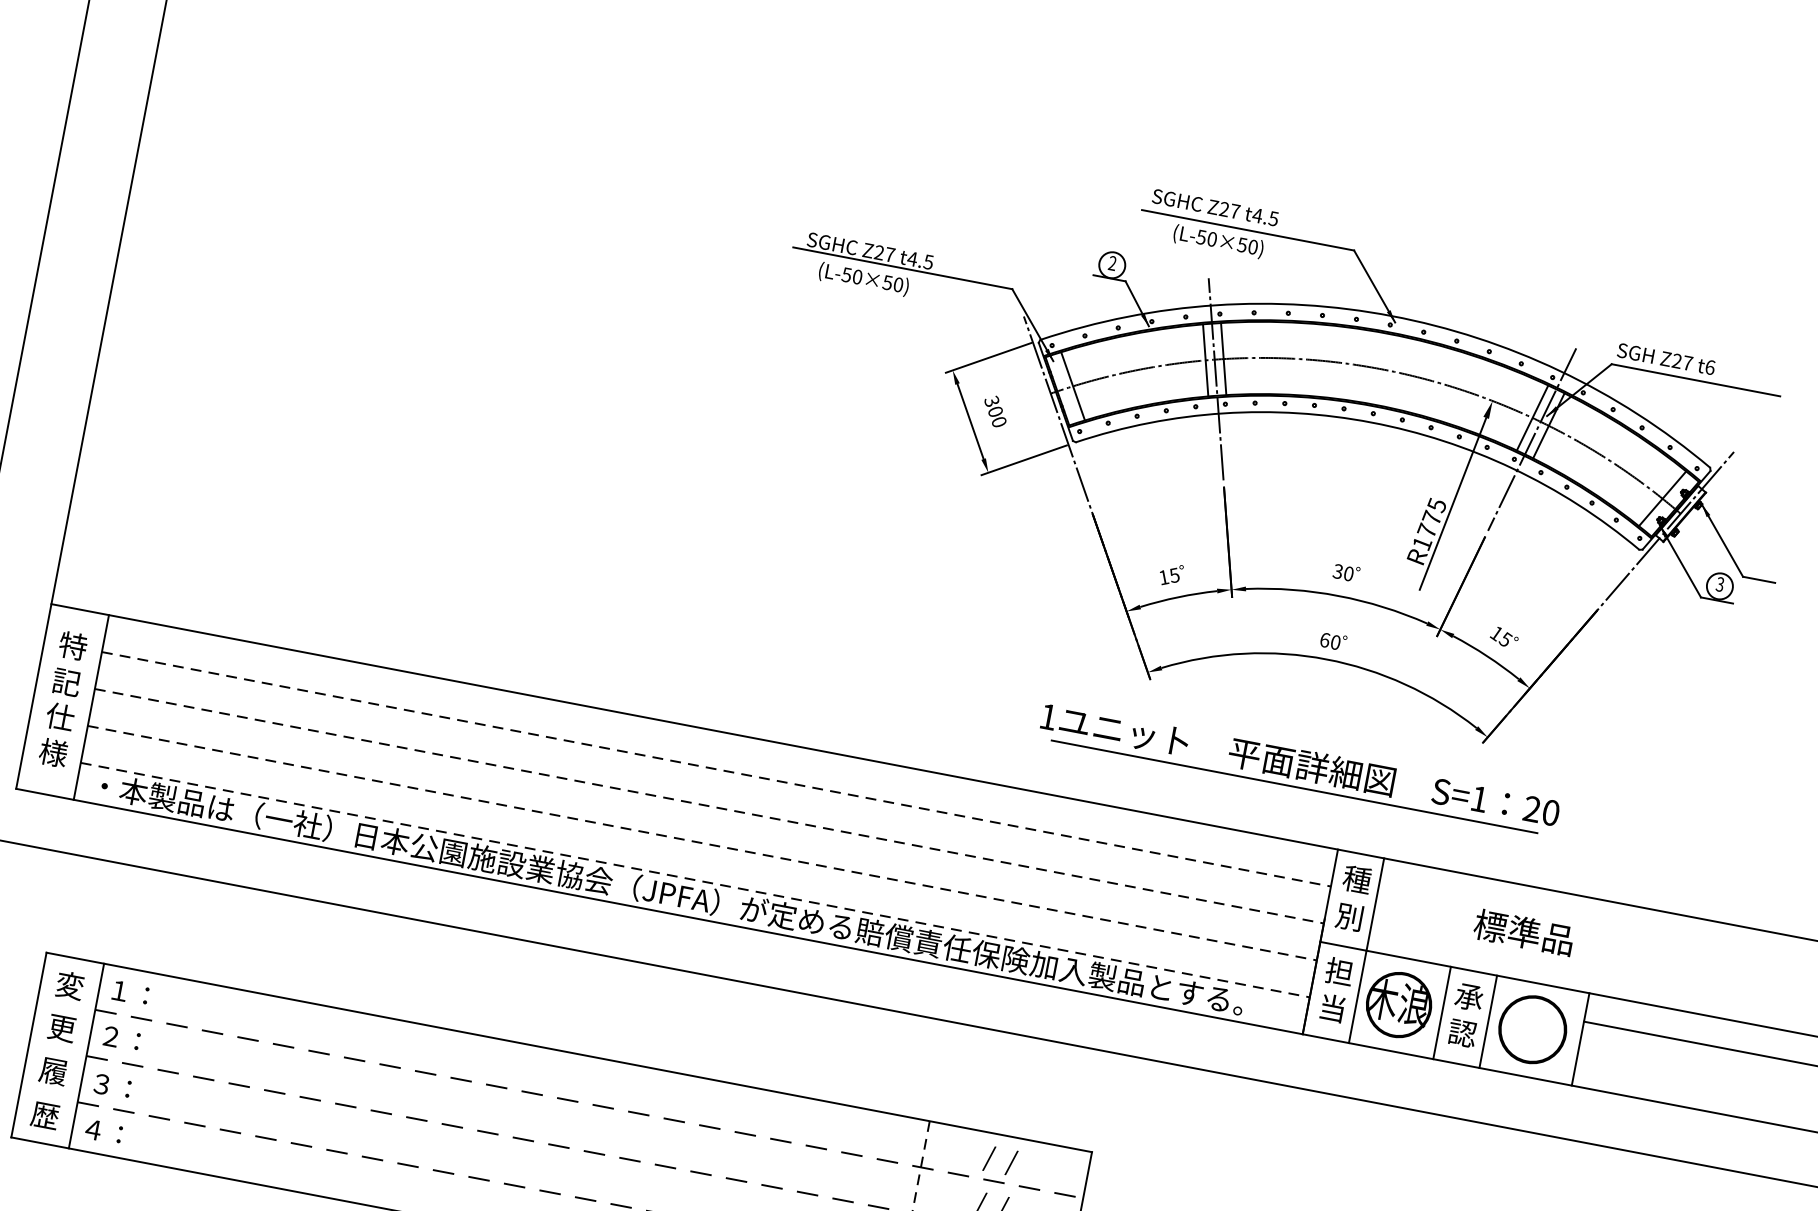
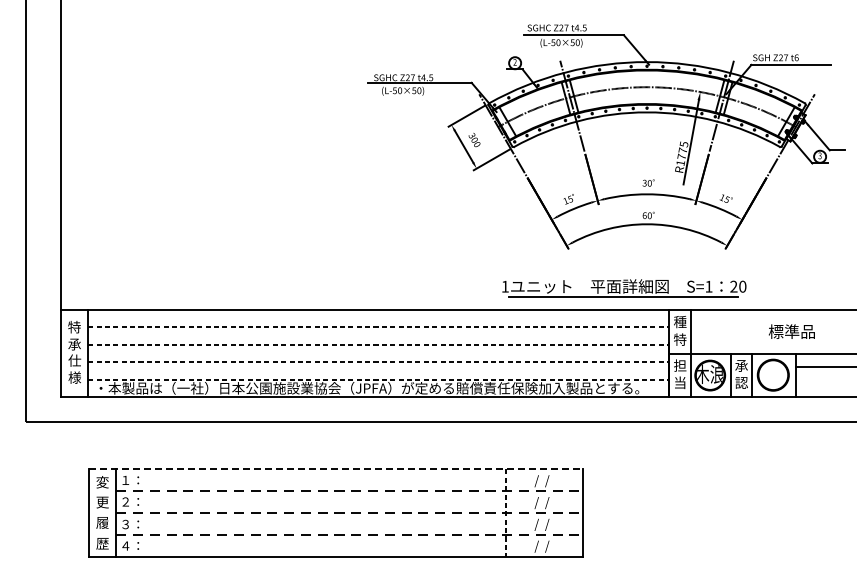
text: (66, 682) -> (74, 344), 記 -> 承
part: (1299, 768) -> (624, 288), moved
text: (1350, 916) -> (680, 339), 別 -> 特
text: (1523, 932) -> (791, 331), moved
line: (570, 1052) -> (336, 469), solid -> dashed

